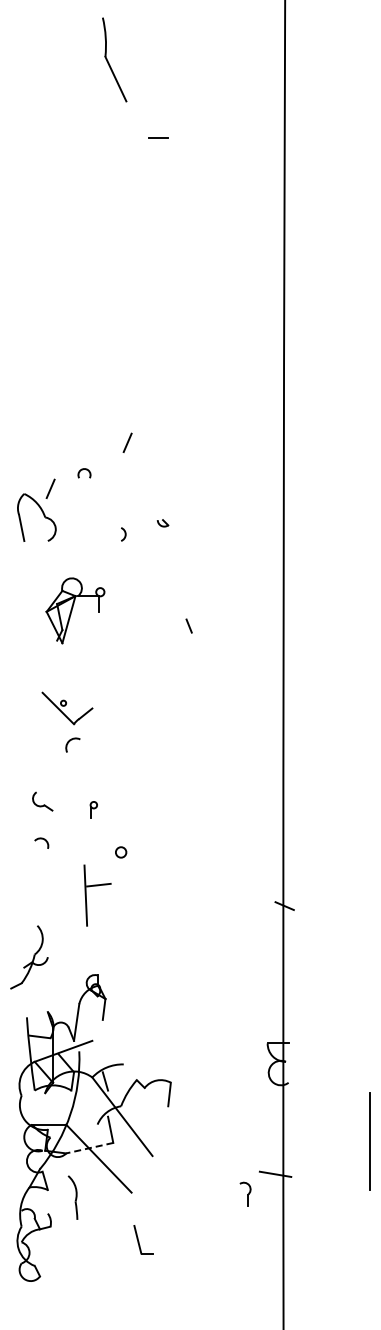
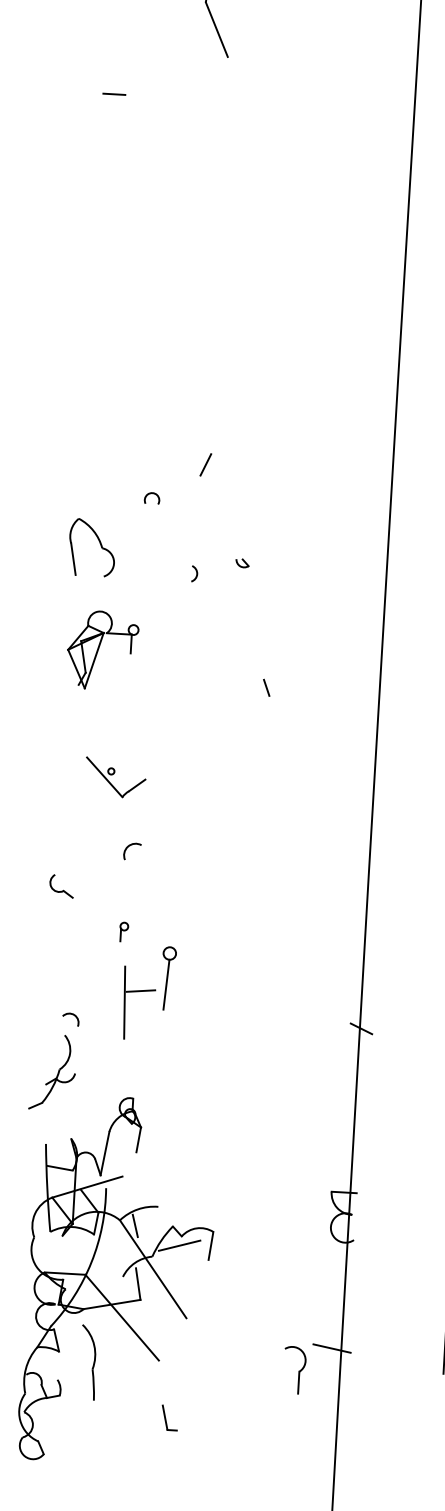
line: (158, 137) -> (114, 93), moved
line: (50, 488) -> (110, 514), removed
part: (75, 610) -> (102, 650), moved
arc: (70, 741) -> (129, 847), moved
part: (42, 801) -> (61, 886), moved
part: (93, 809) -> (123, 931), moved
arc: (41, 839) -> (70, 1014), moved
line: (119, 878) -> (166, 984), added
line: (143, 1095) -> (179, 1245), added
line: (89, 1148) -> (111, 1304), dashed -> solid
part: (245, 1194) -> (294, 1370), size x1.67
part: (72, 1197) -> (87, 1362), size x1.43
part: (143, 1239) -> (169, 1417), size x0.71

